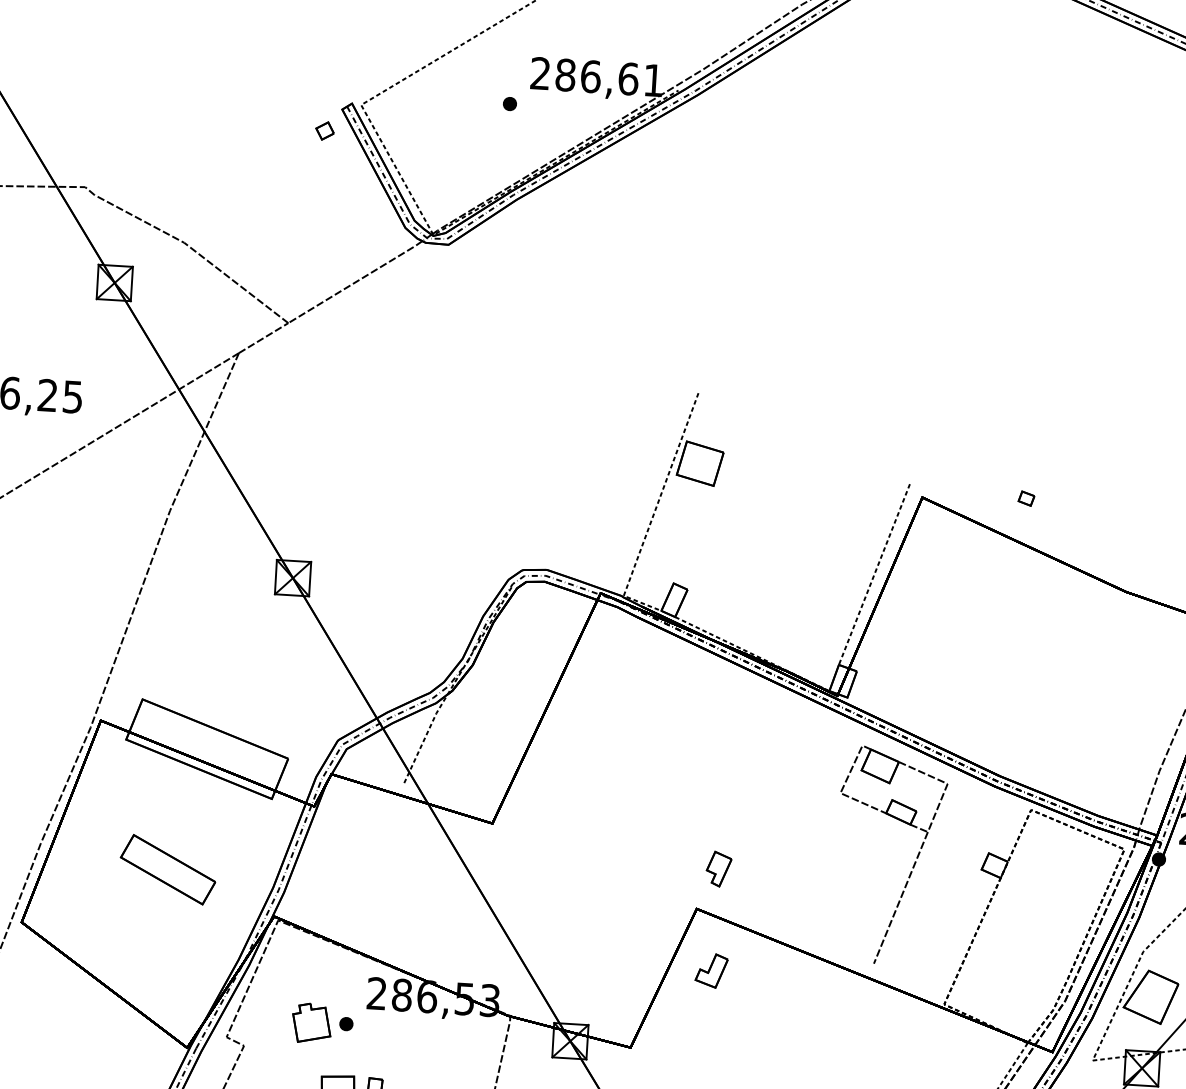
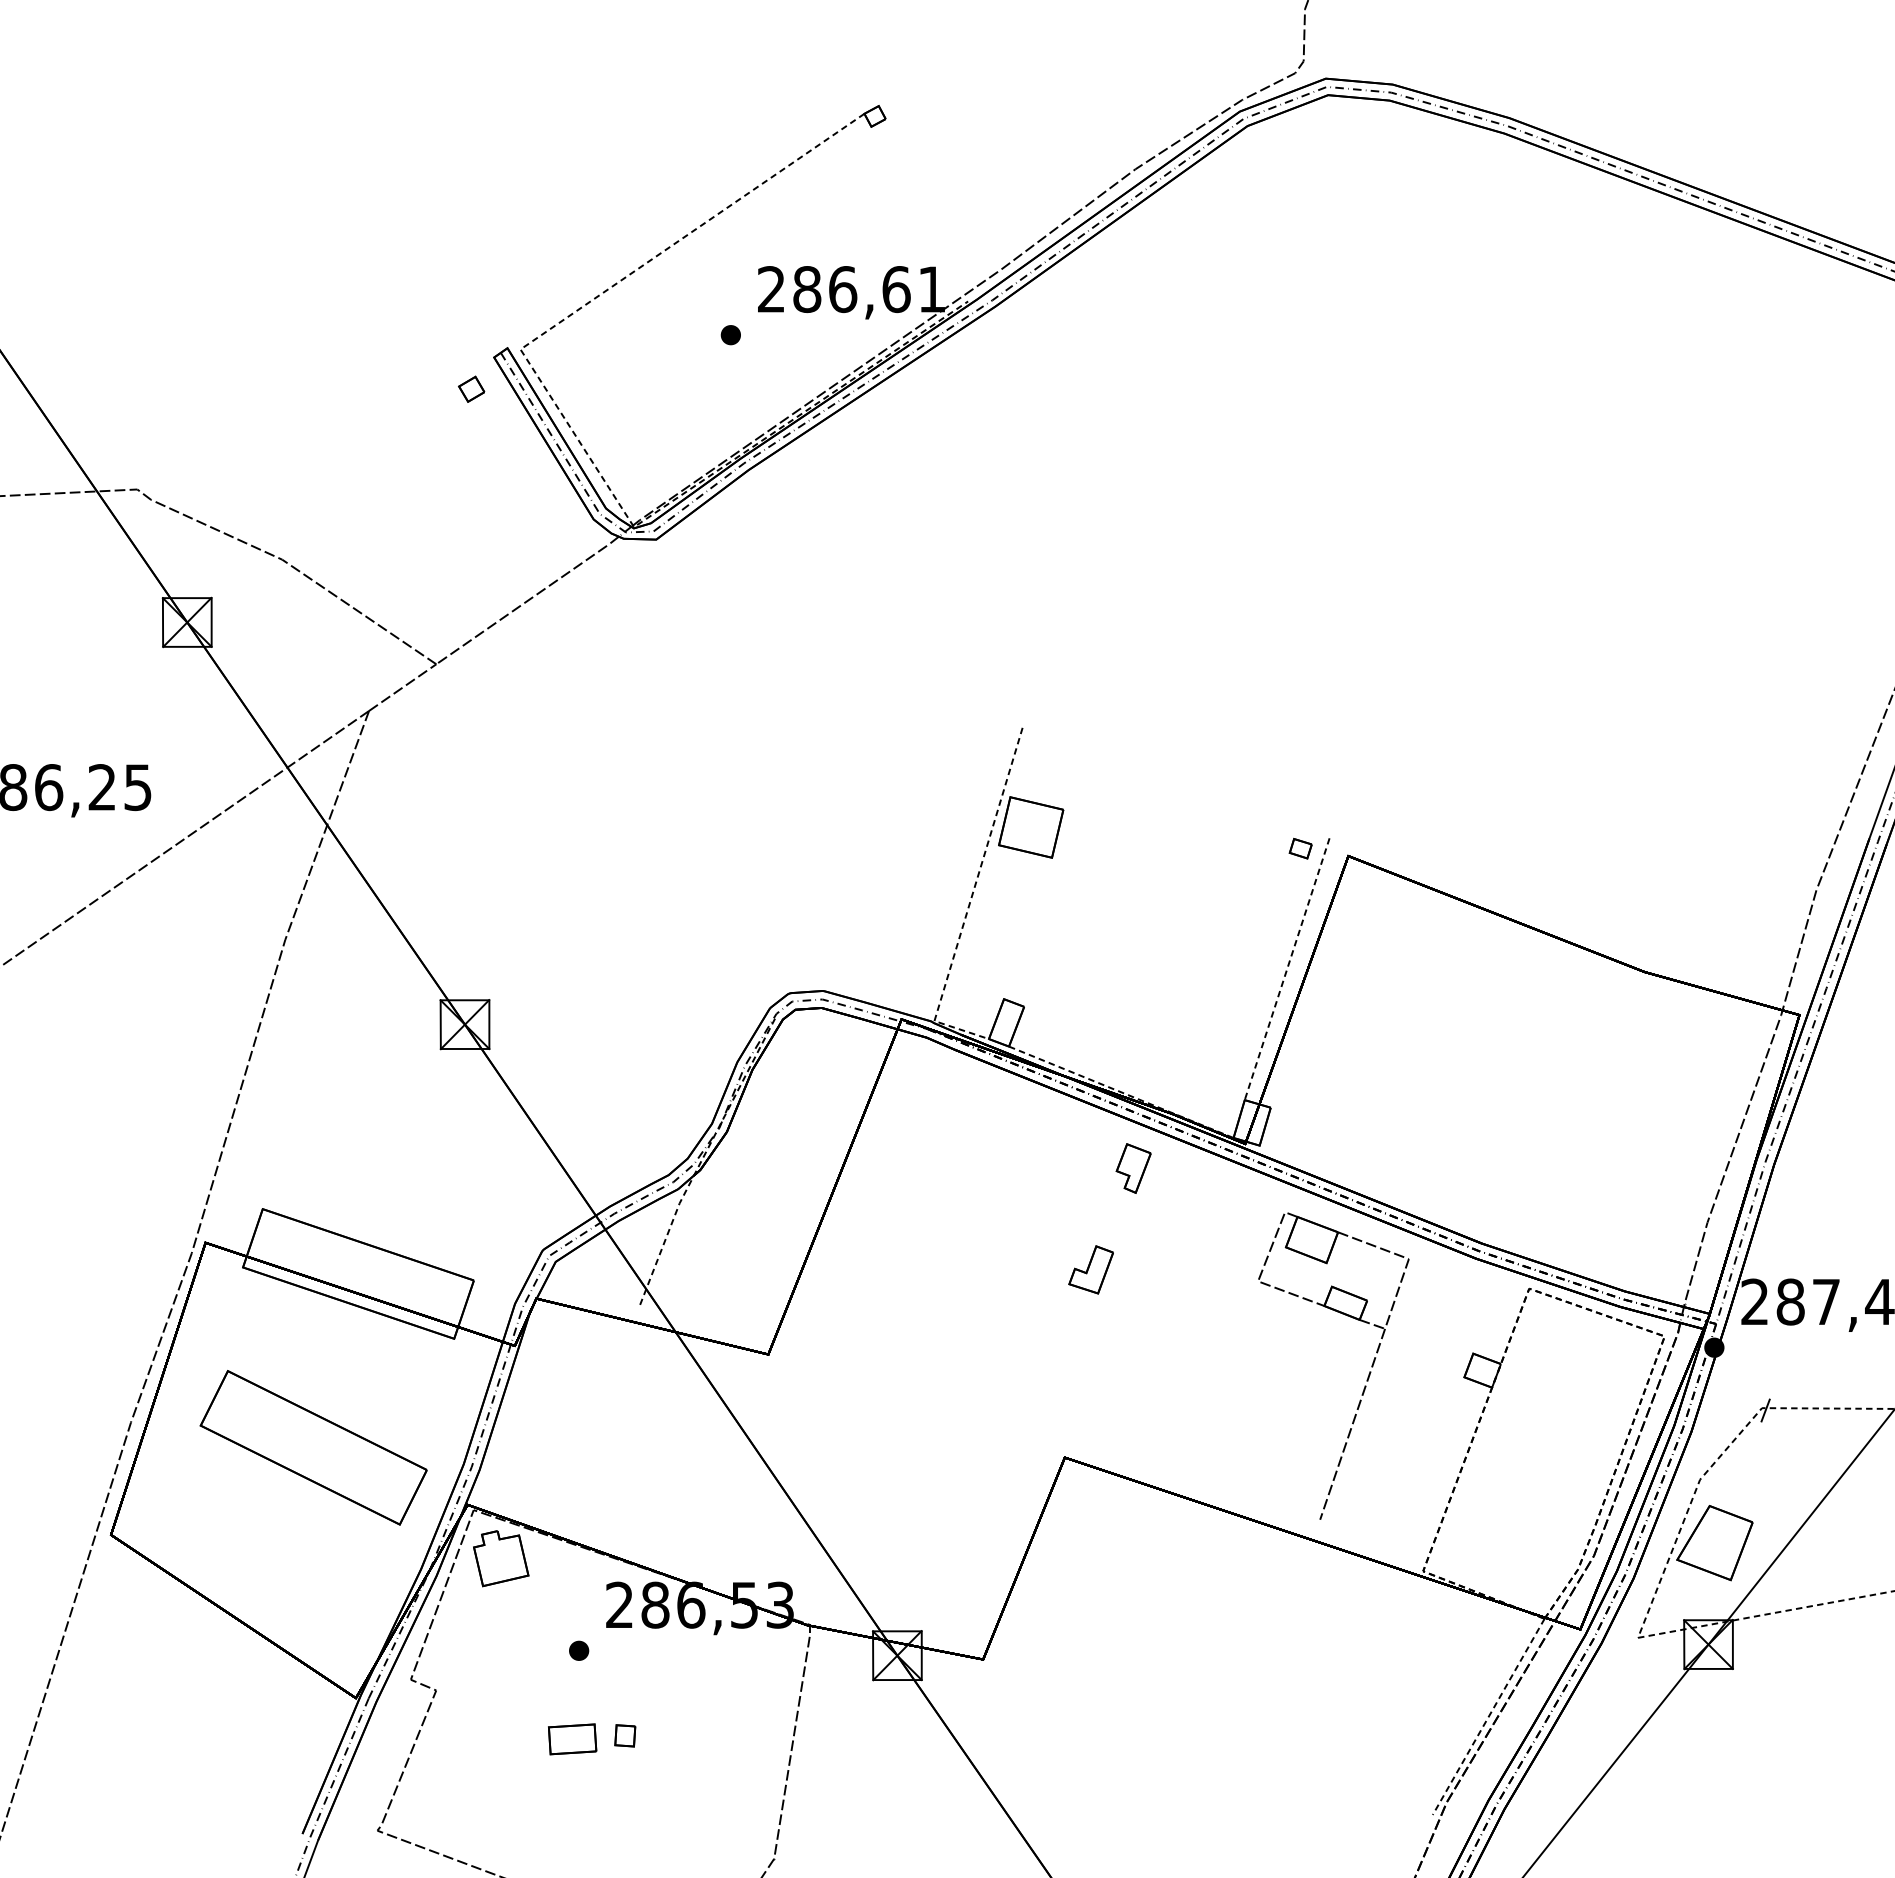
part: (1026, 498) -> (1300, 848), moved
part: (168, 869) -> (313, 1447), size x1.67
part: (718, 869) -> (1133, 1168), moved
part: (711, 970) -> (1090, 1269), moved
part: (312, 1023) -> (501, 1558), moved

